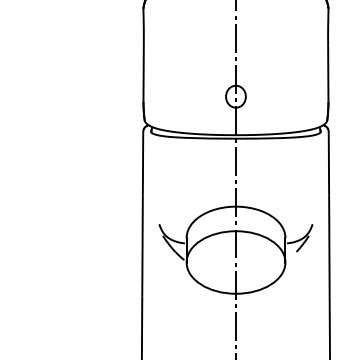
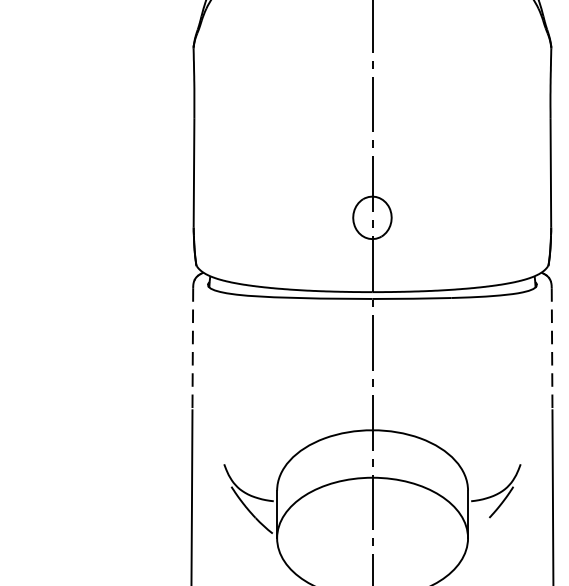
line: (143, 164) -> (193, 348), solid -> dashed
line: (328, 164) -> (551, 348), solid -> dashed

